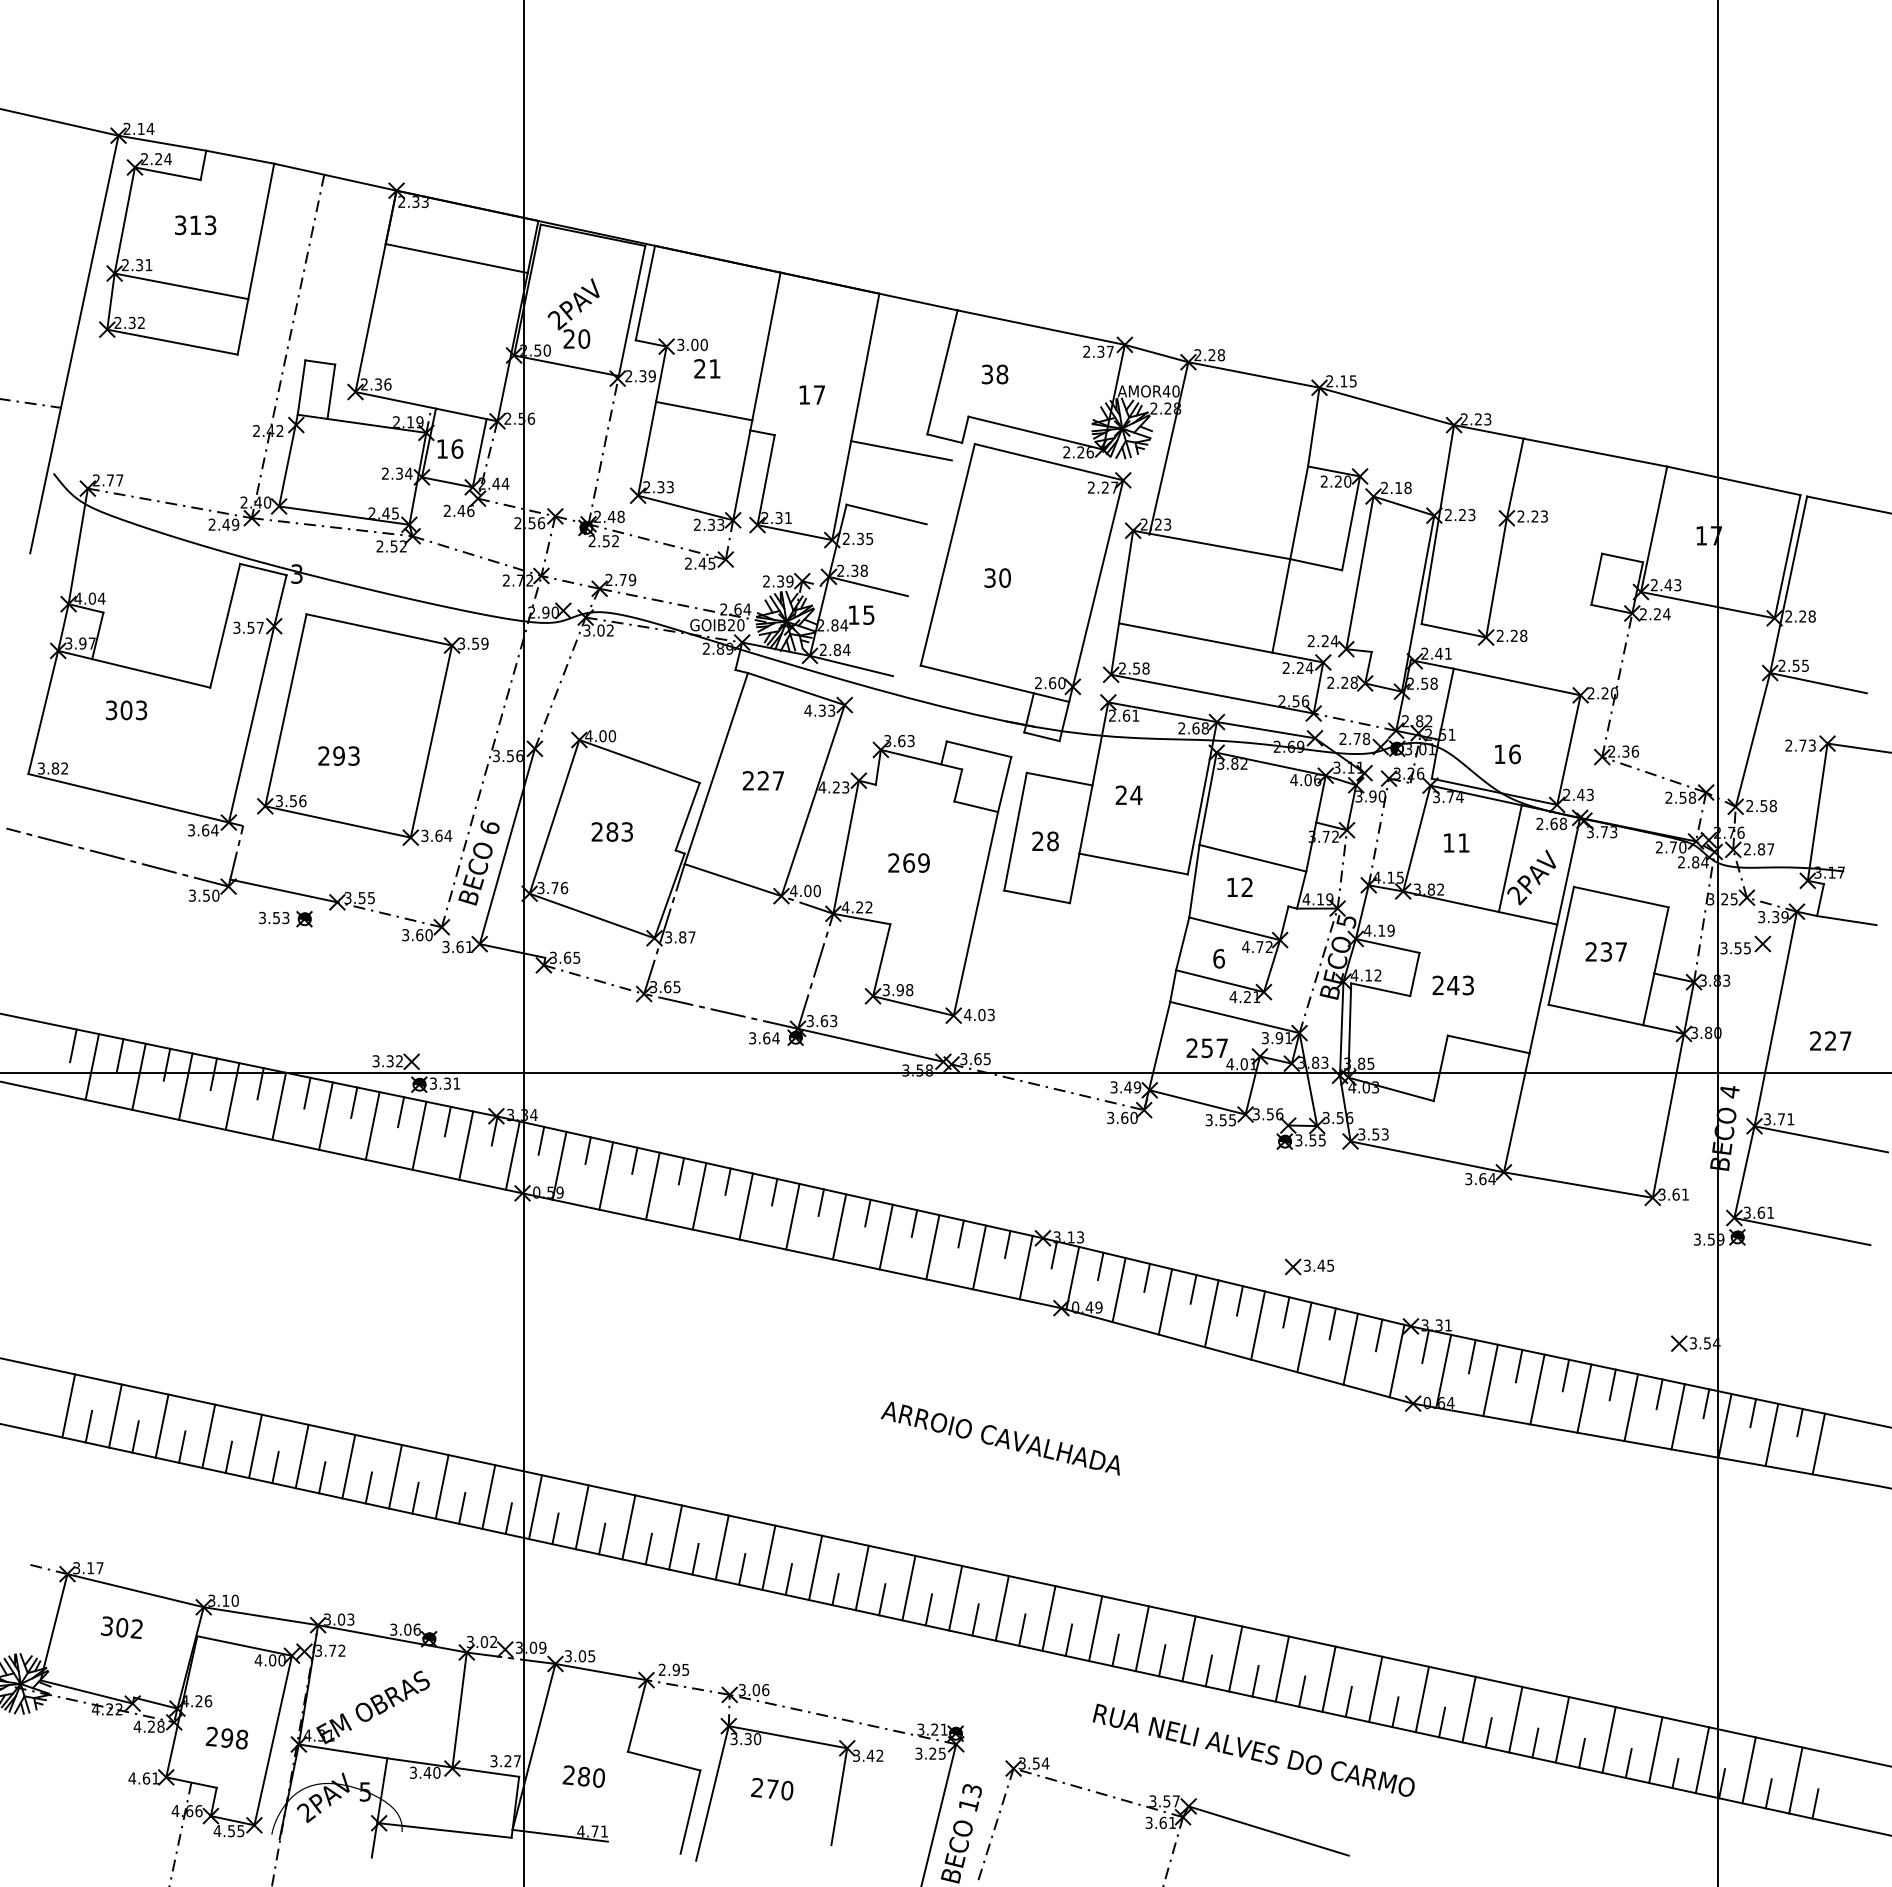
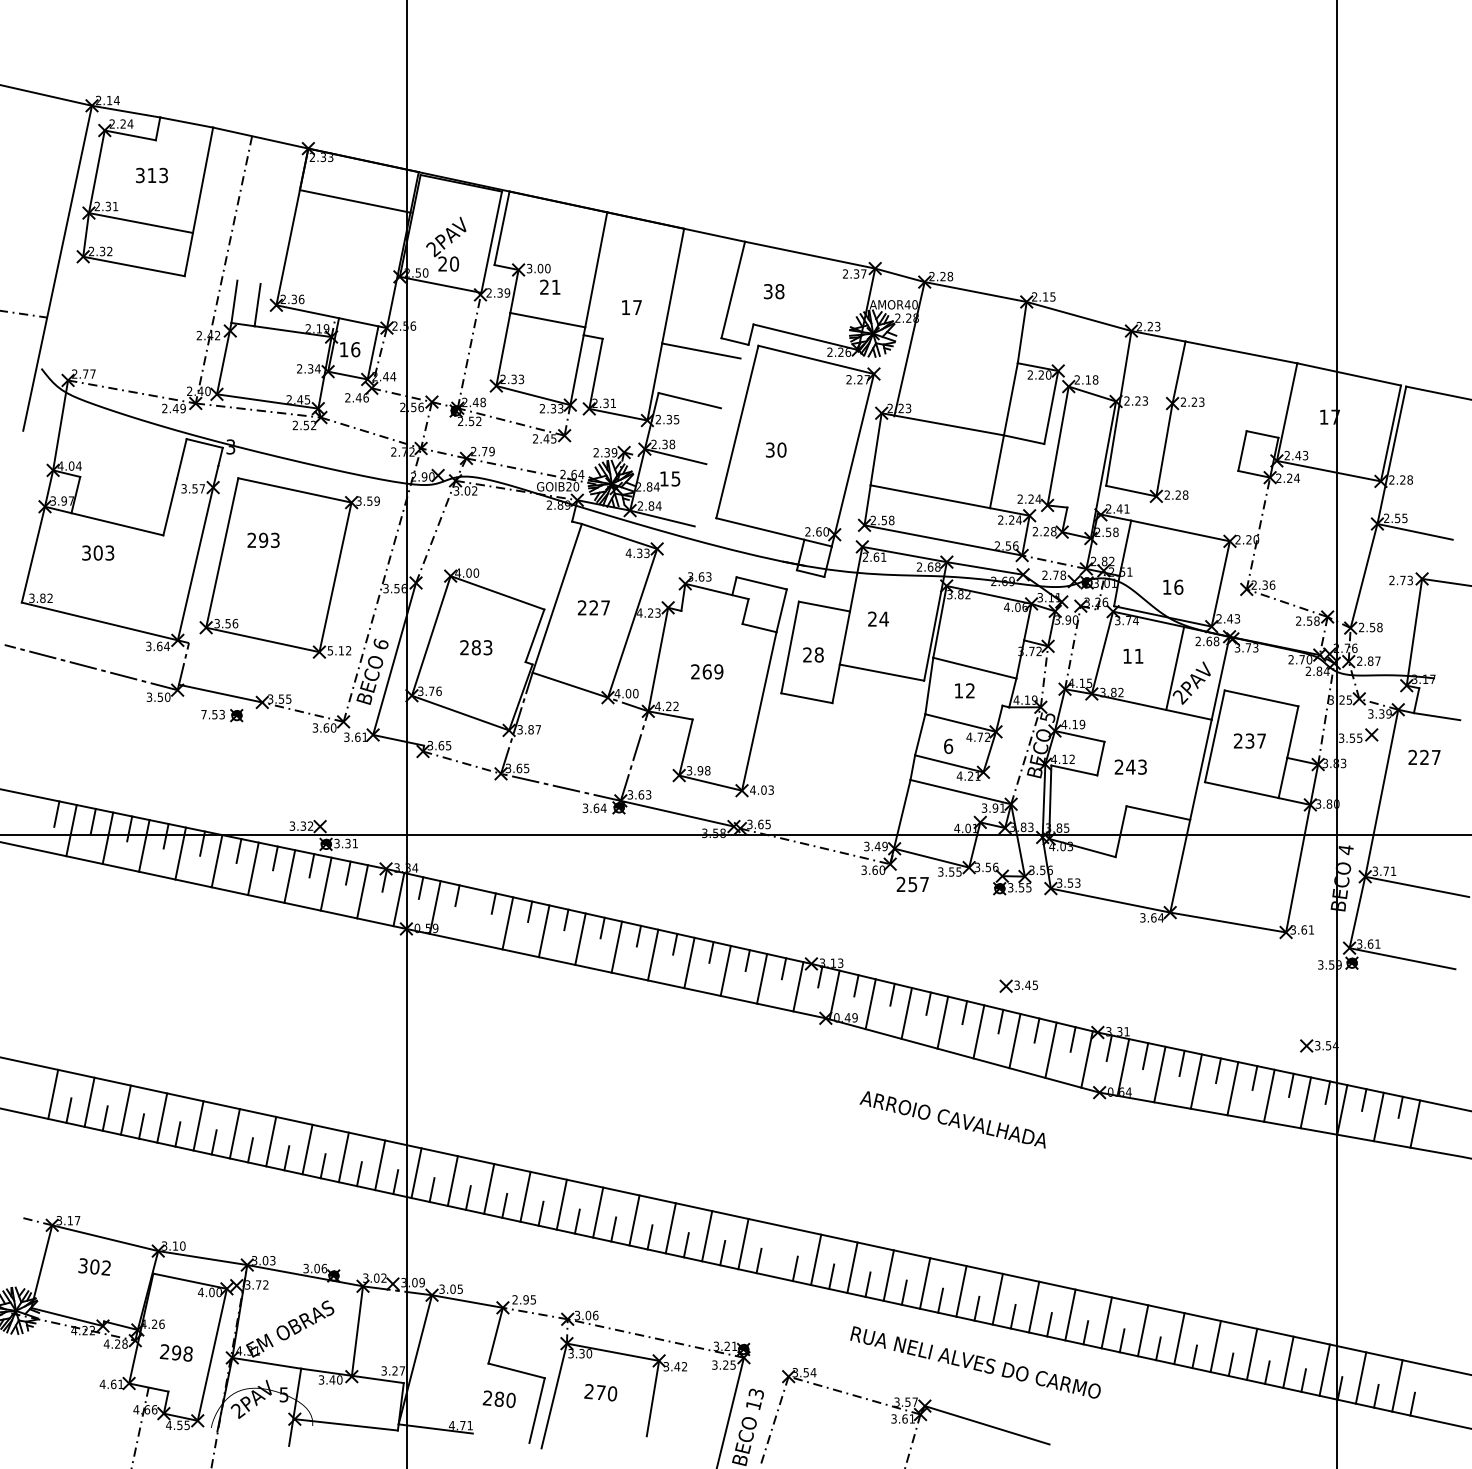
line: (320, 362) -> (249, 282), removed
text: (338, 755) -> (263, 539), moved
text: (436, 835) -> (339, 650), 3.64 -> 5.12
text: (262, 917) -> (204, 714), 3.53 -> 7.53
text: (1830, 1040) -> (1424, 757), moved
text: (1206, 1048) -> (912, 884), moved
line: (606, 1175) -> (471, 915), removed
text: (999, 1438) -> (951, 1119), moved
line: (1001, 1608) -> (779, 1252), removed
text: (583, 1776) -> (499, 1399), moved

